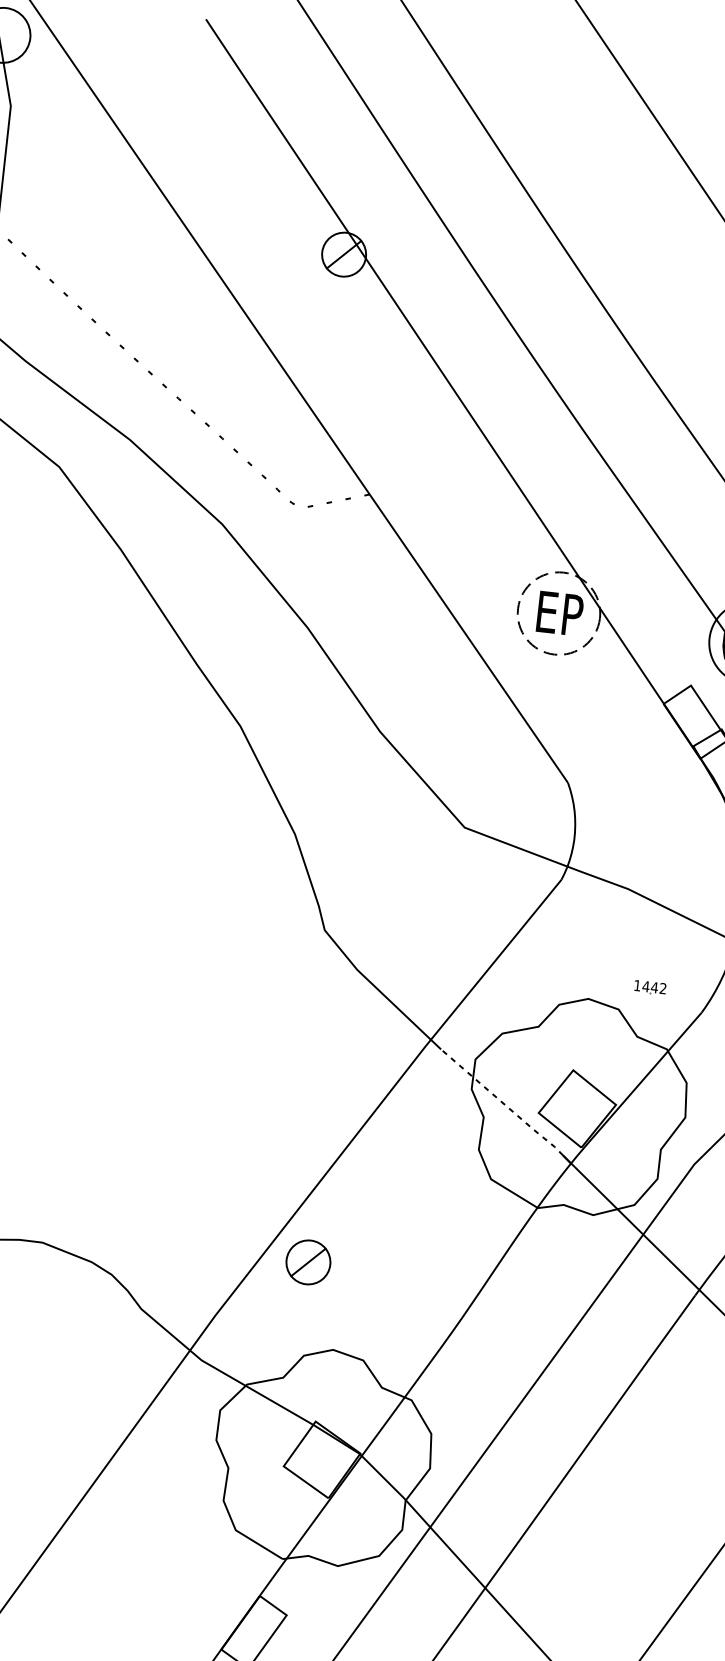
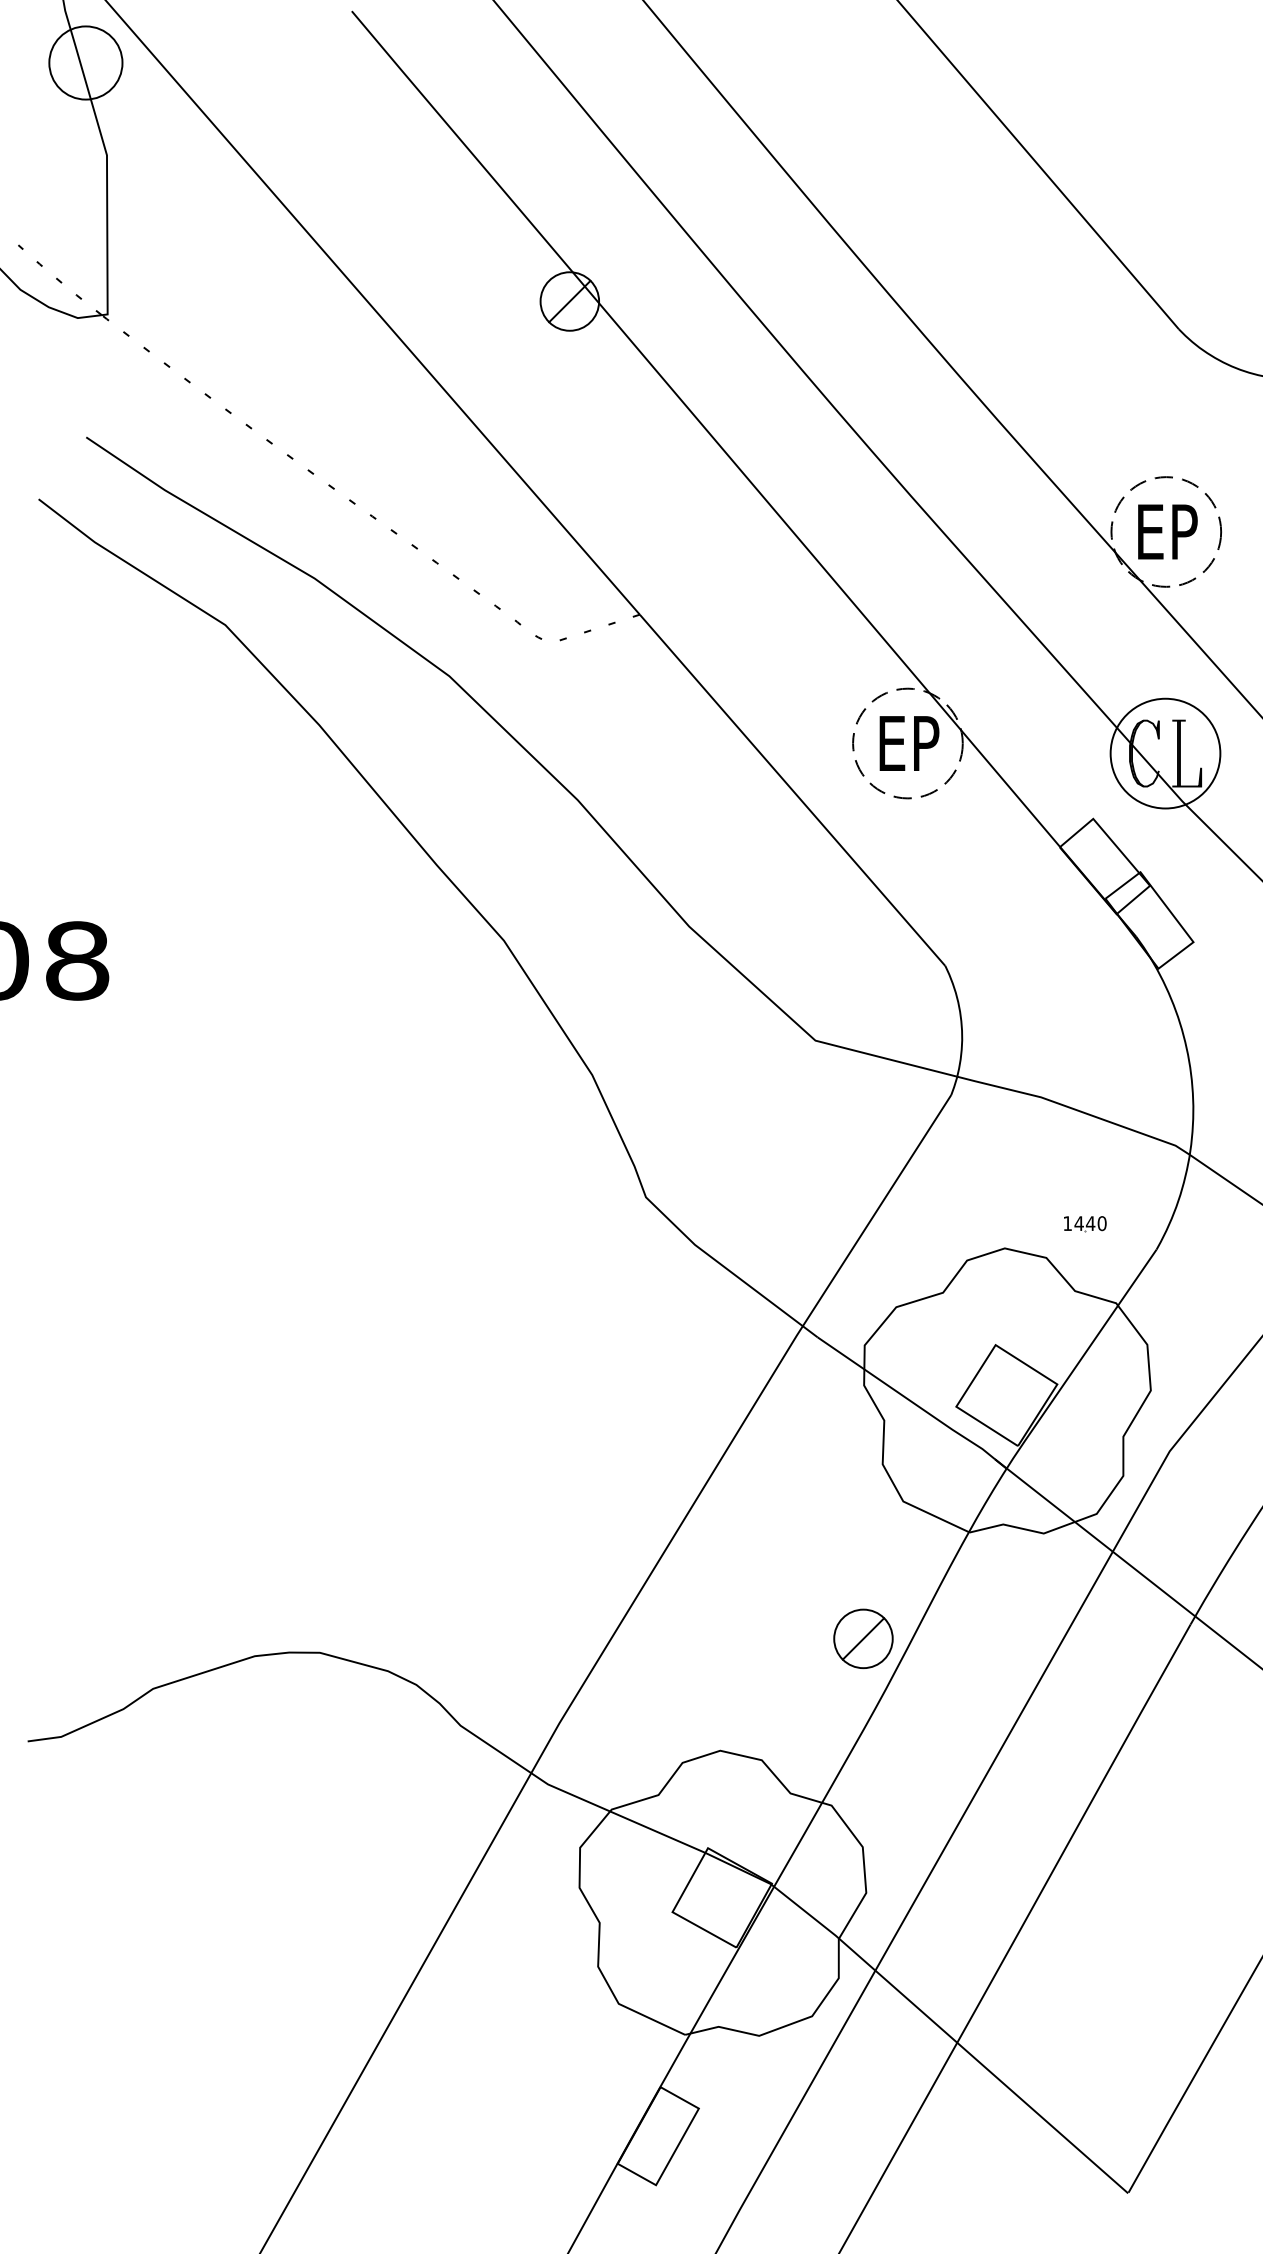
text: (662, 988) -> (1101, 1223), 1442 -> 1440
line: (502, 1102) -> (907, 1398), dashed -> solid
part: (308, 1262) -> (863, 1638), moved

